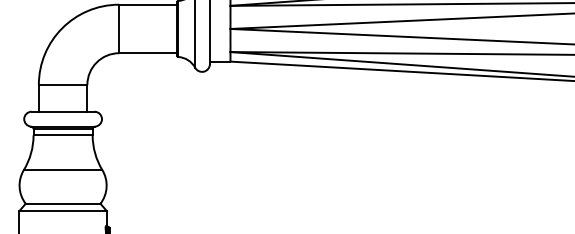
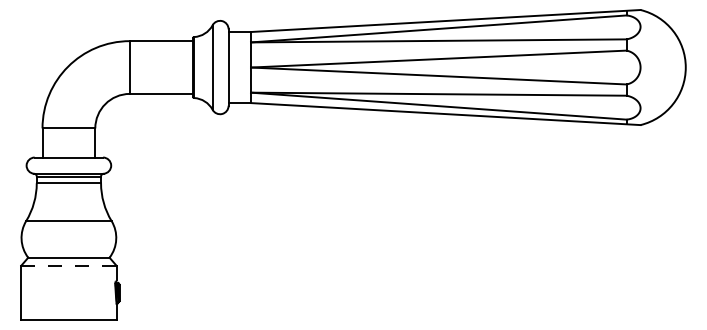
line: (62, 210) -> (68, 265), solid -> dashed

